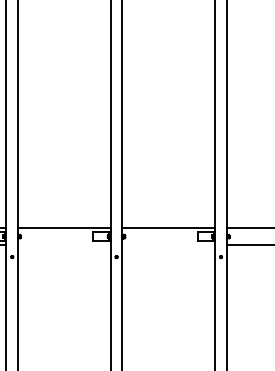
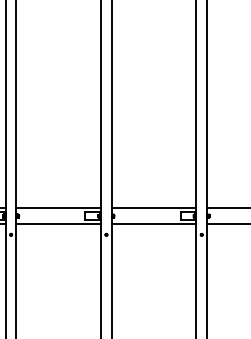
line: (64, 245) -> (58, 224), added
line: (168, 245) -> (153, 224), added

